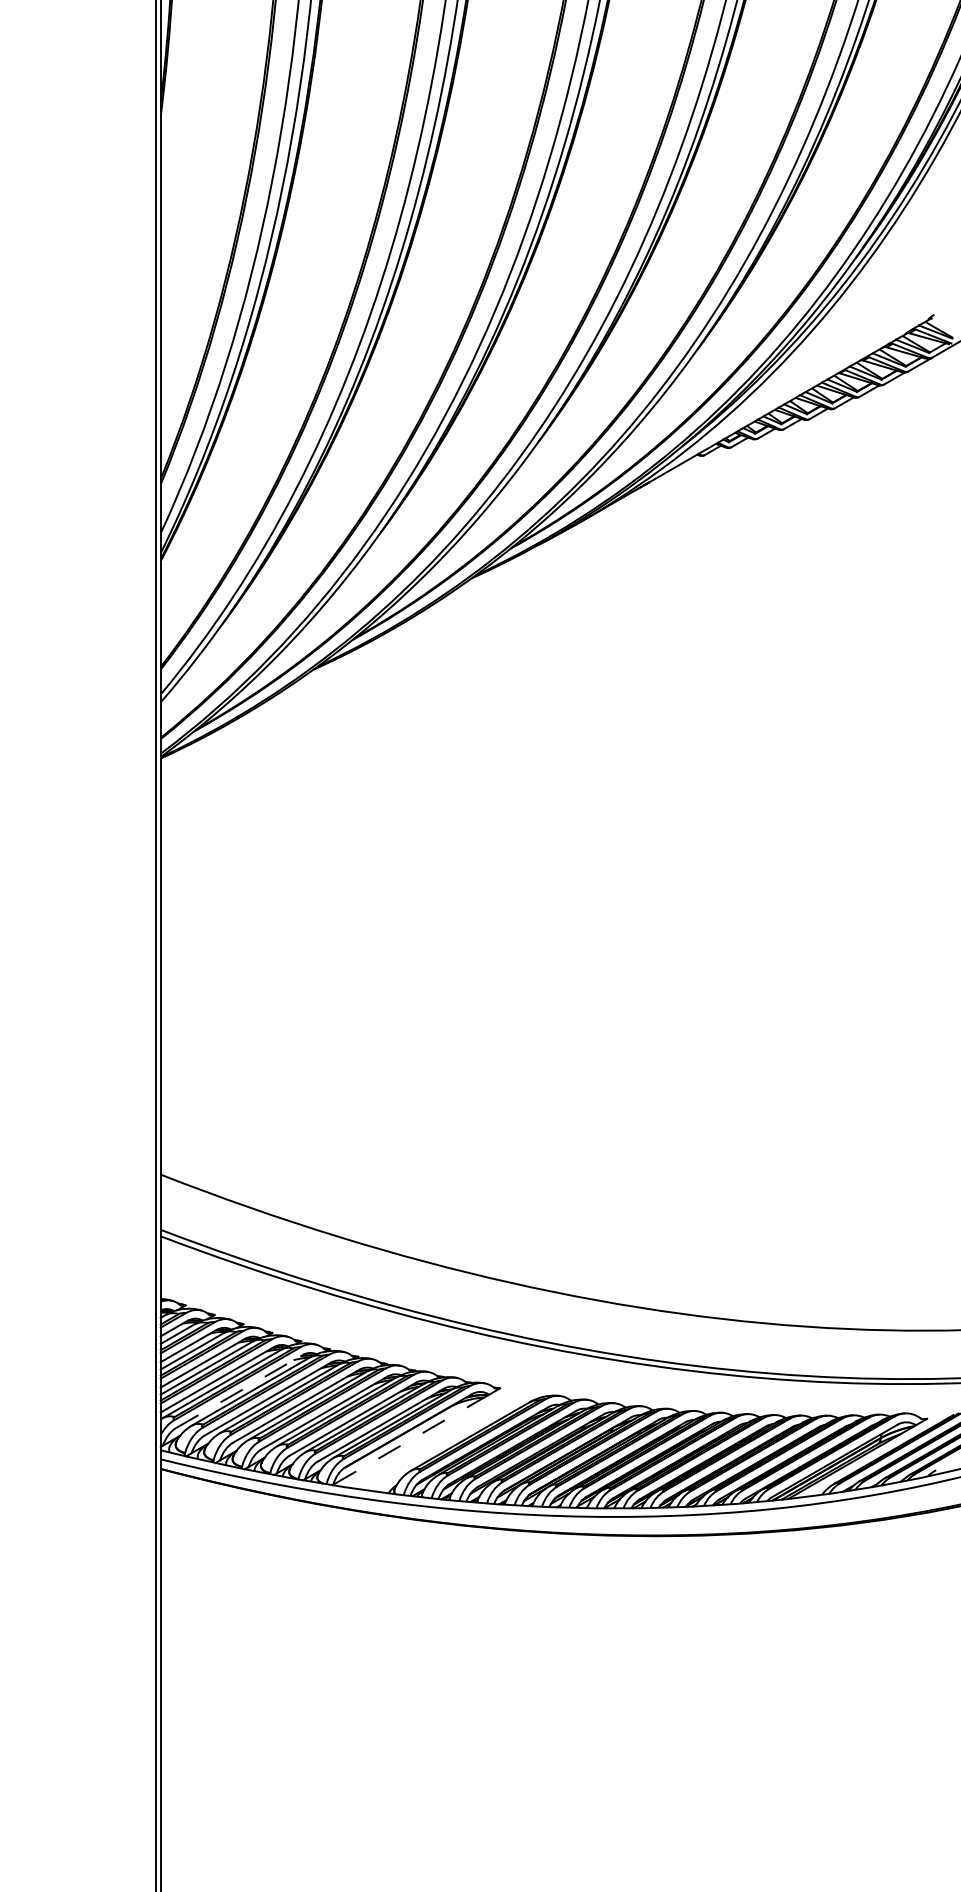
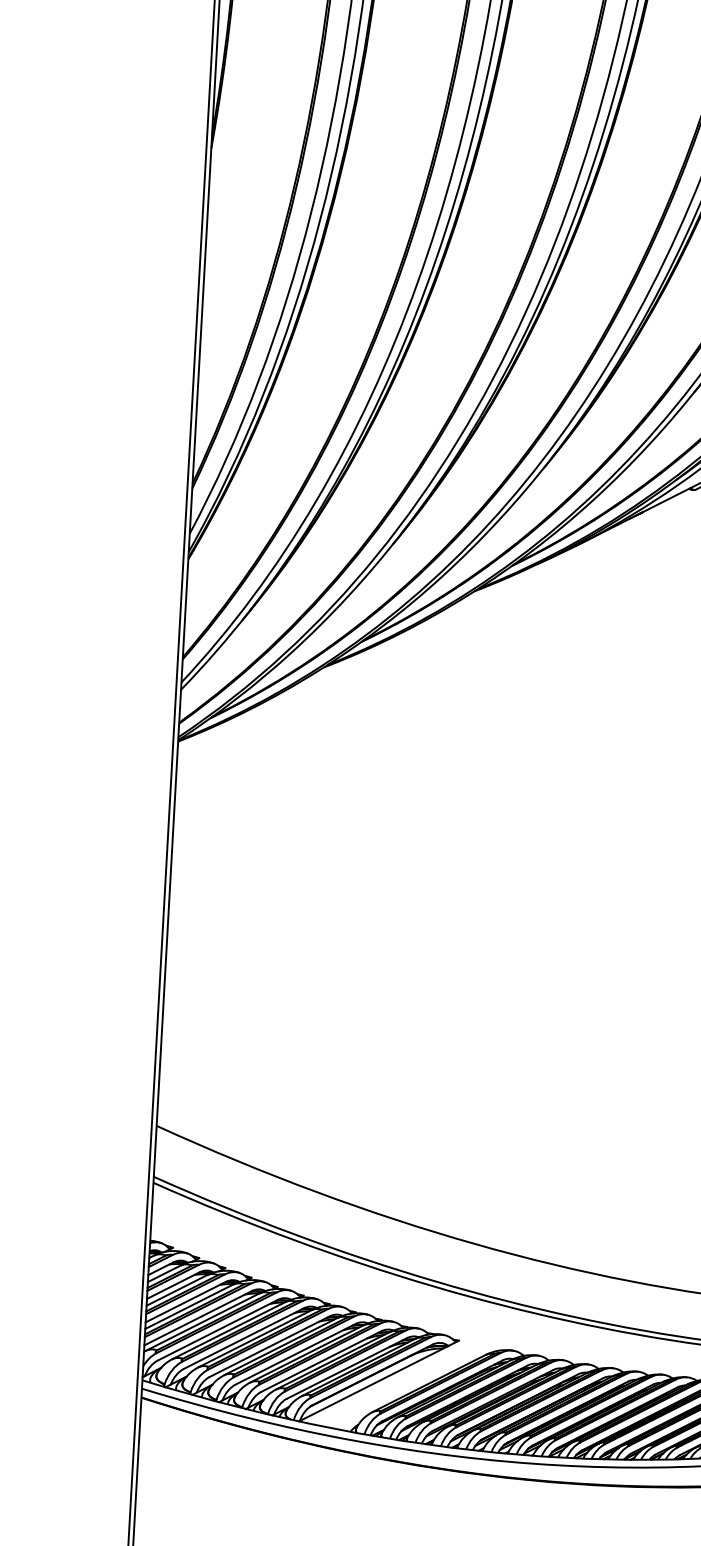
line: (239, 1391) -> (218, 1330), dashed -> solid
line: (411, 1439) -> (374, 1383), dashed -> solid

